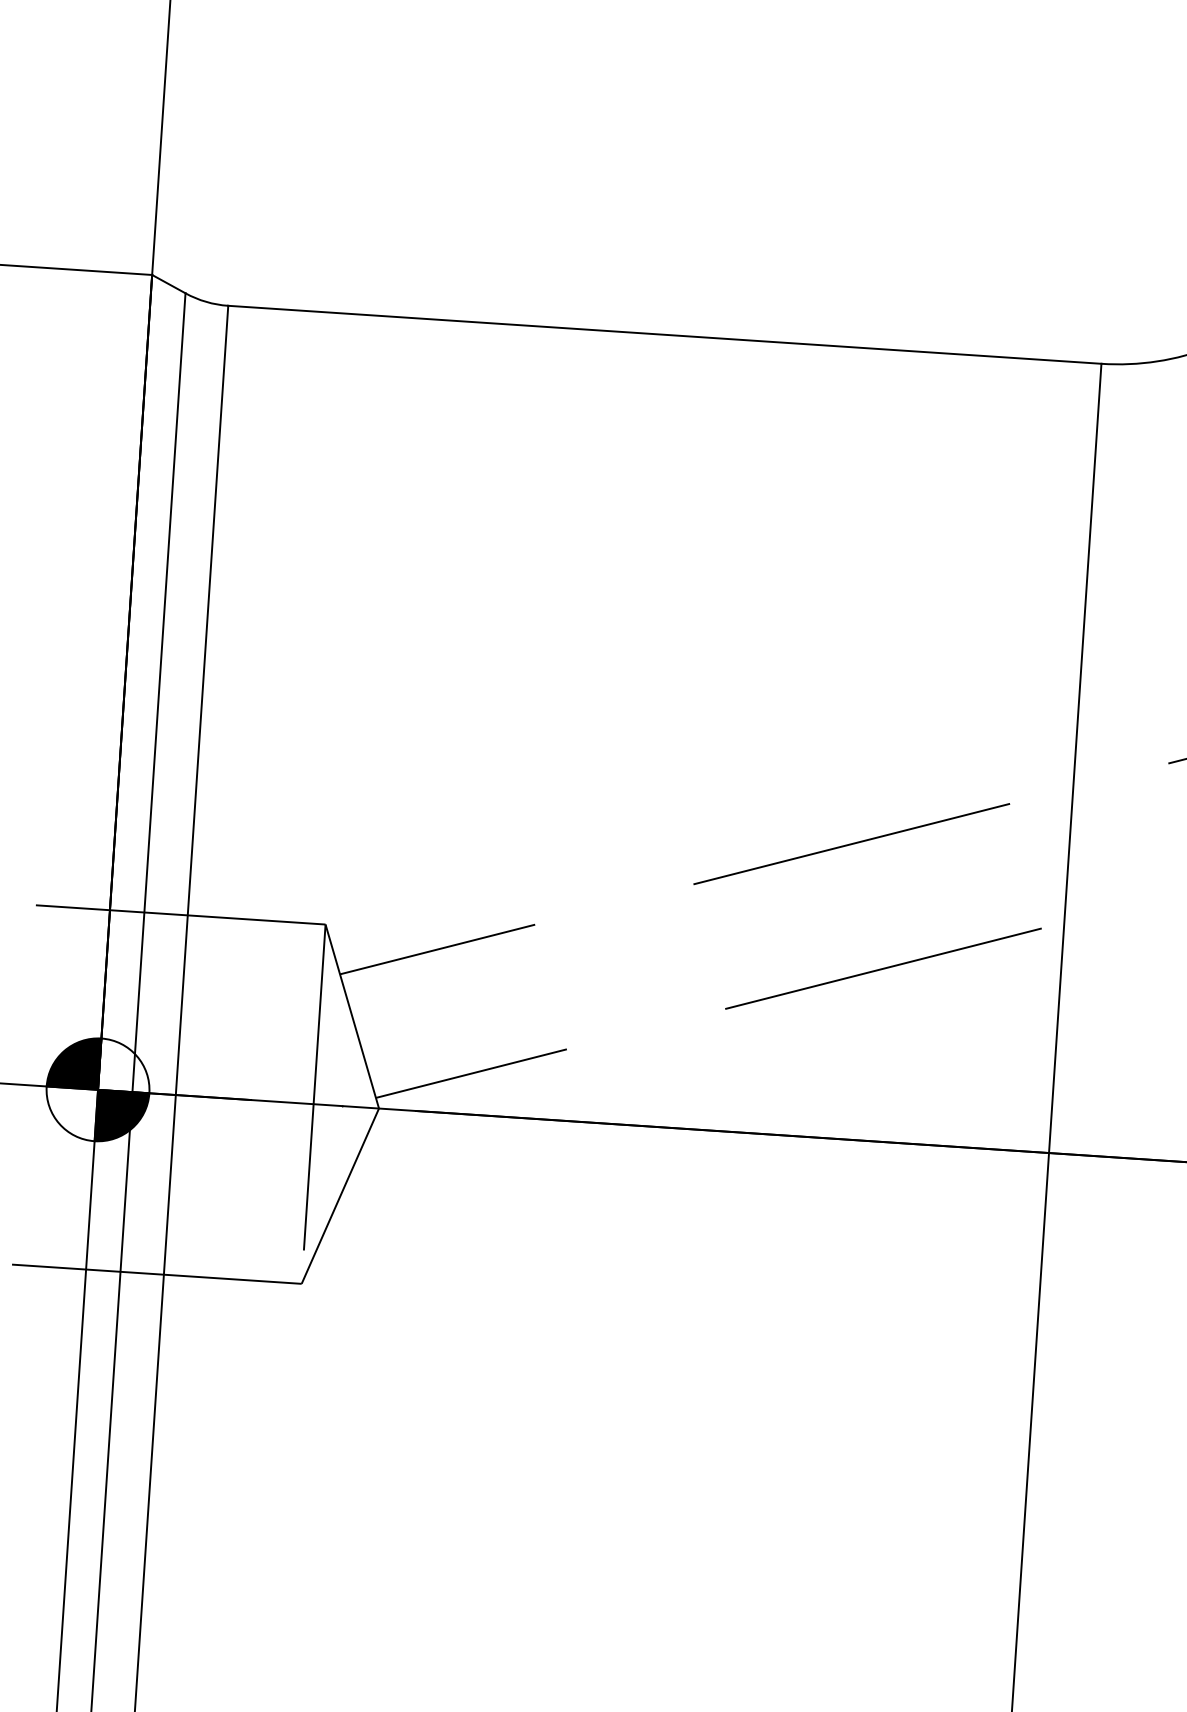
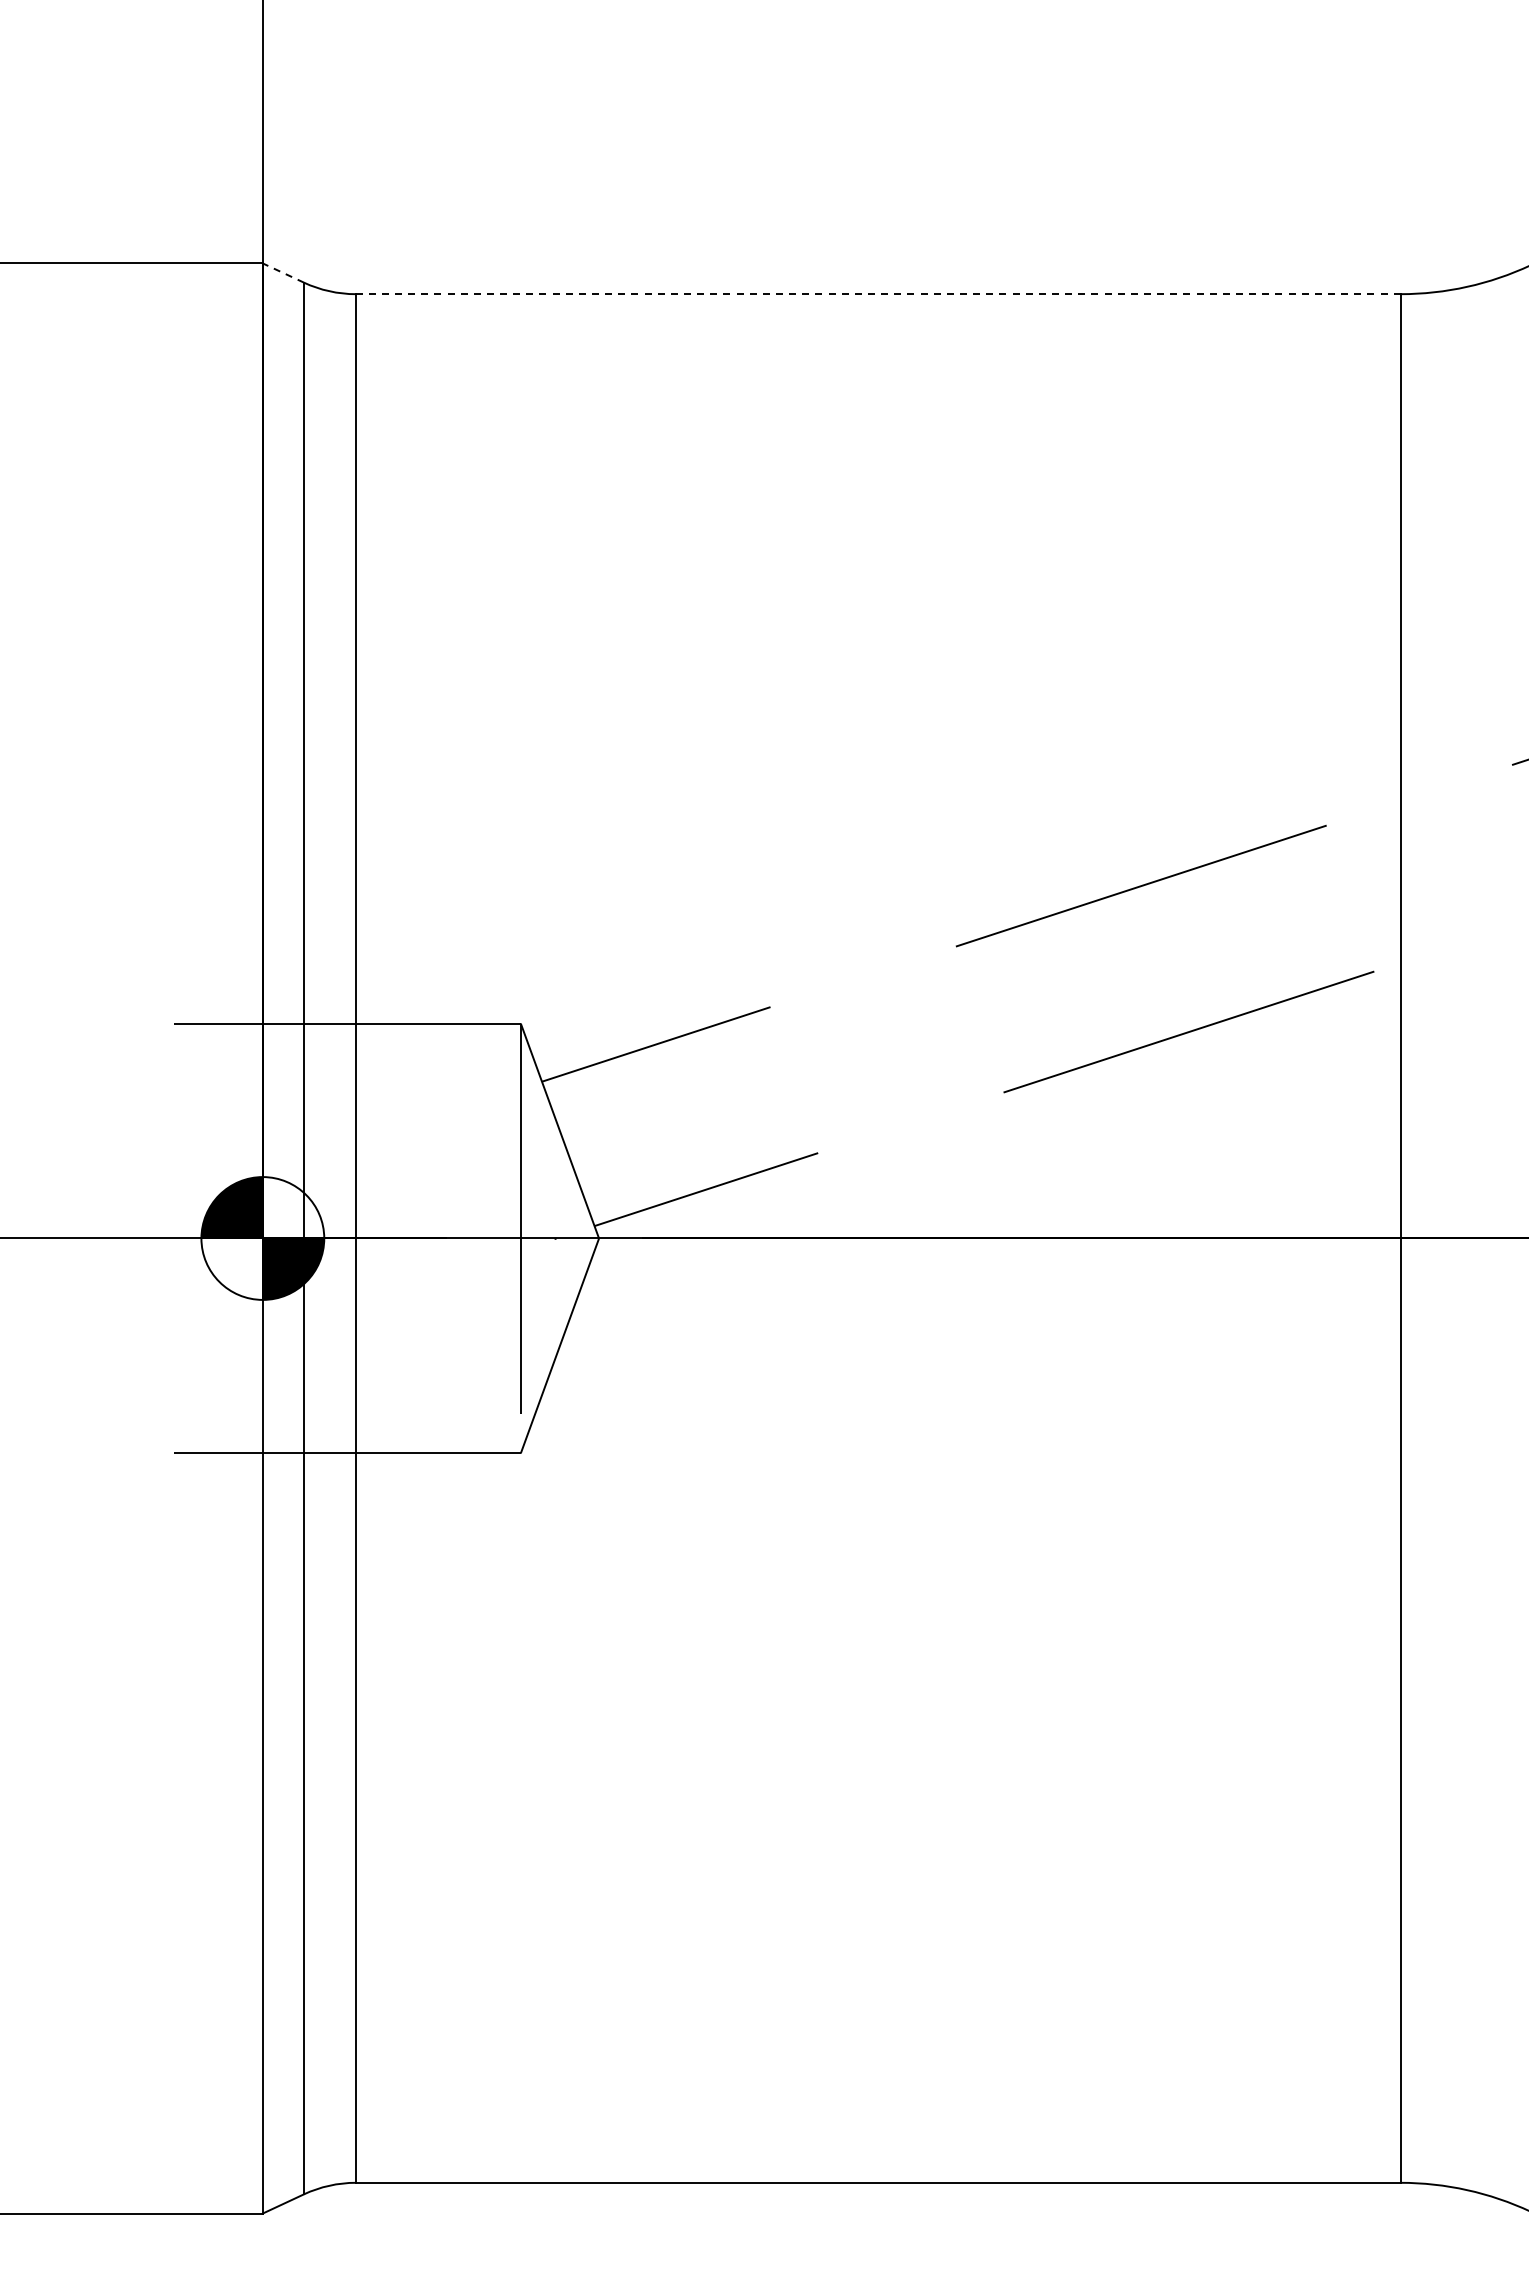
line: (168, 284) -> (283, 273), solid -> dashed
line: (664, 335) -> (877, 294), solid -> dashed

